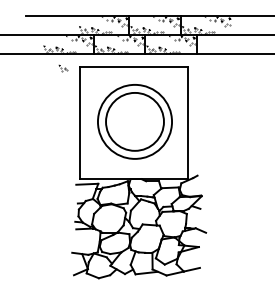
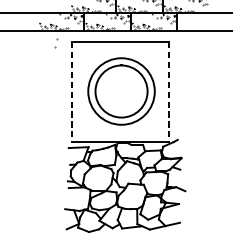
part: (63, 68) -> (57, 43), size x1.6
line: (80, 122) -> (72, 92), solid -> dashed
line: (188, 122) -> (169, 92), solid -> dashed

